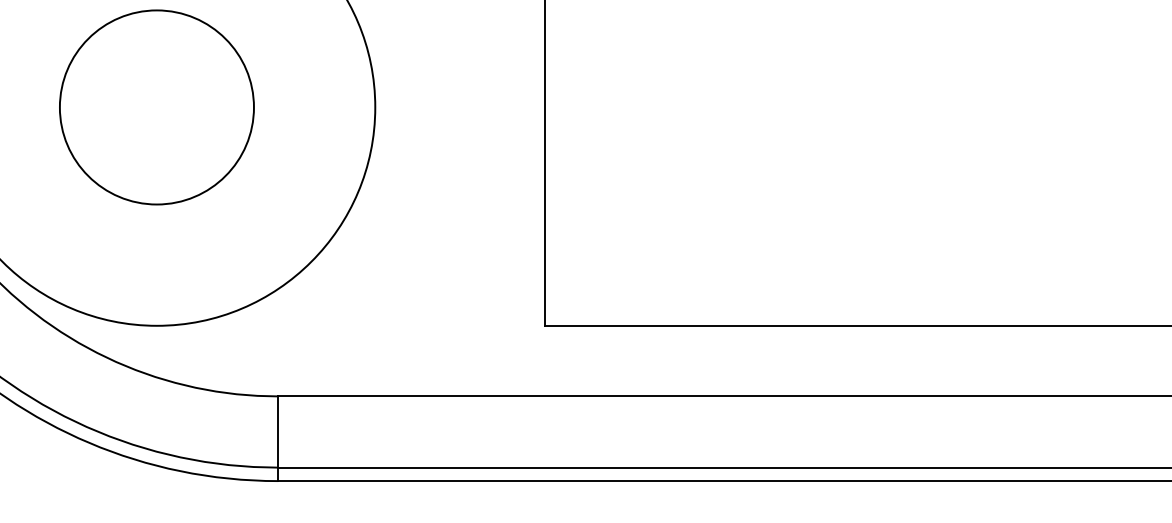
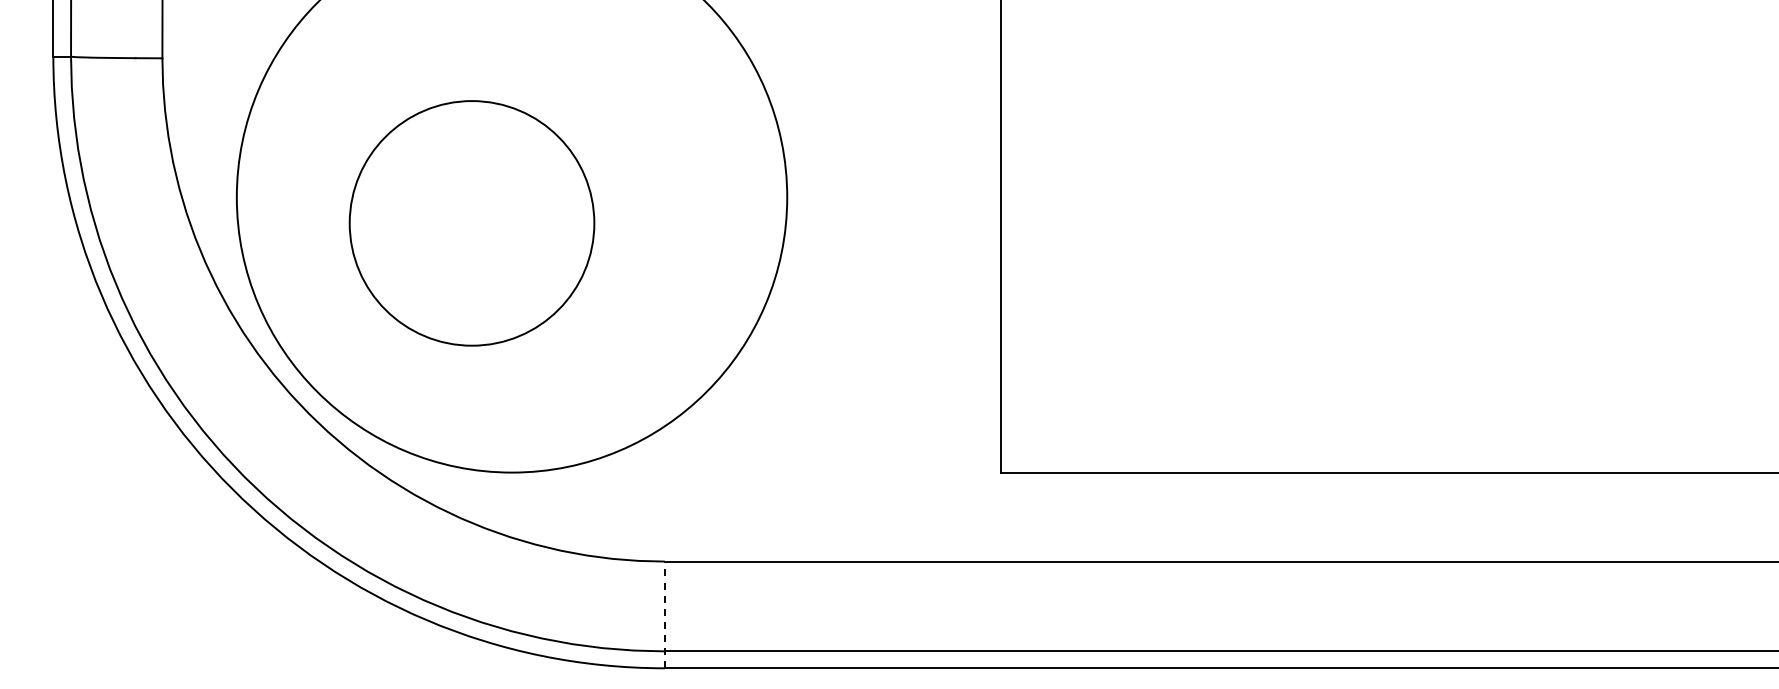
circle: (156, 107) -> (471, 223), moved
line: (277, 438) -> (664, 614), solid -> dashed

